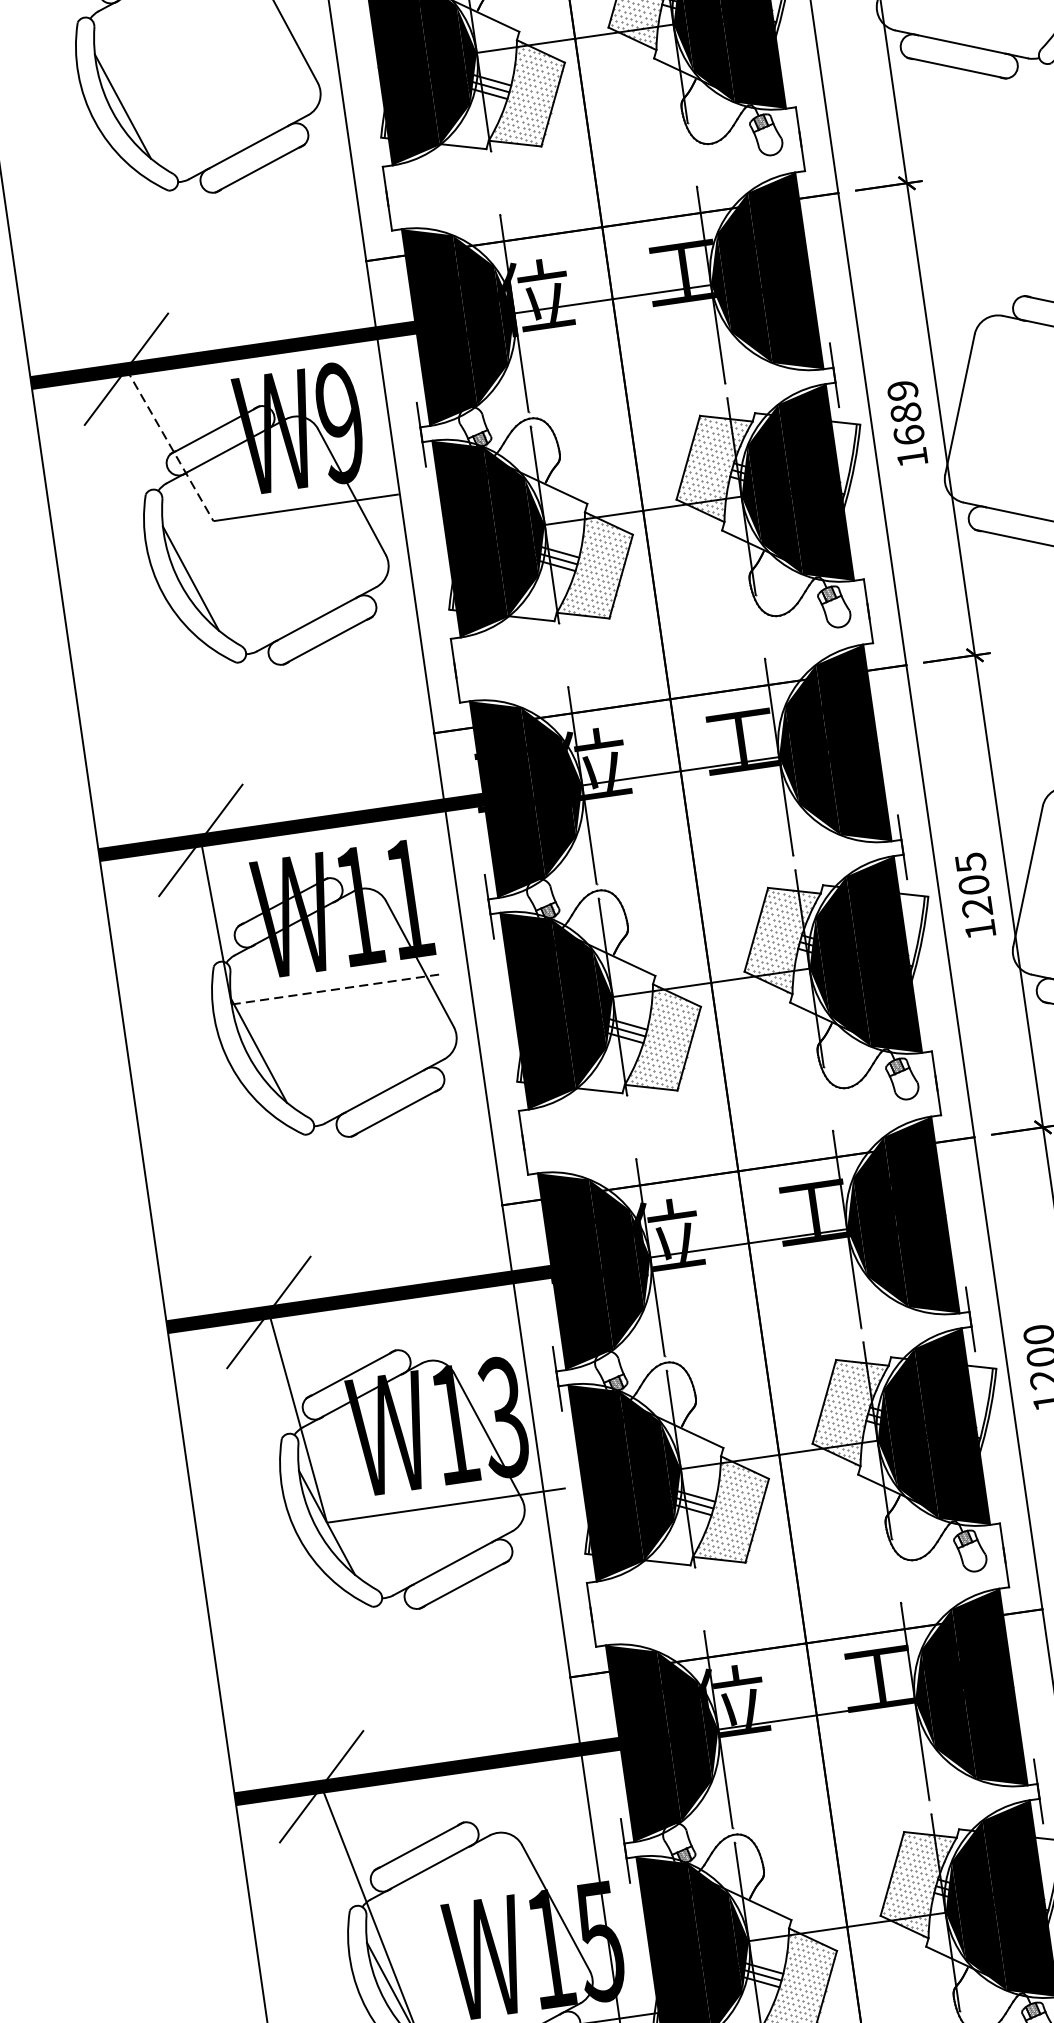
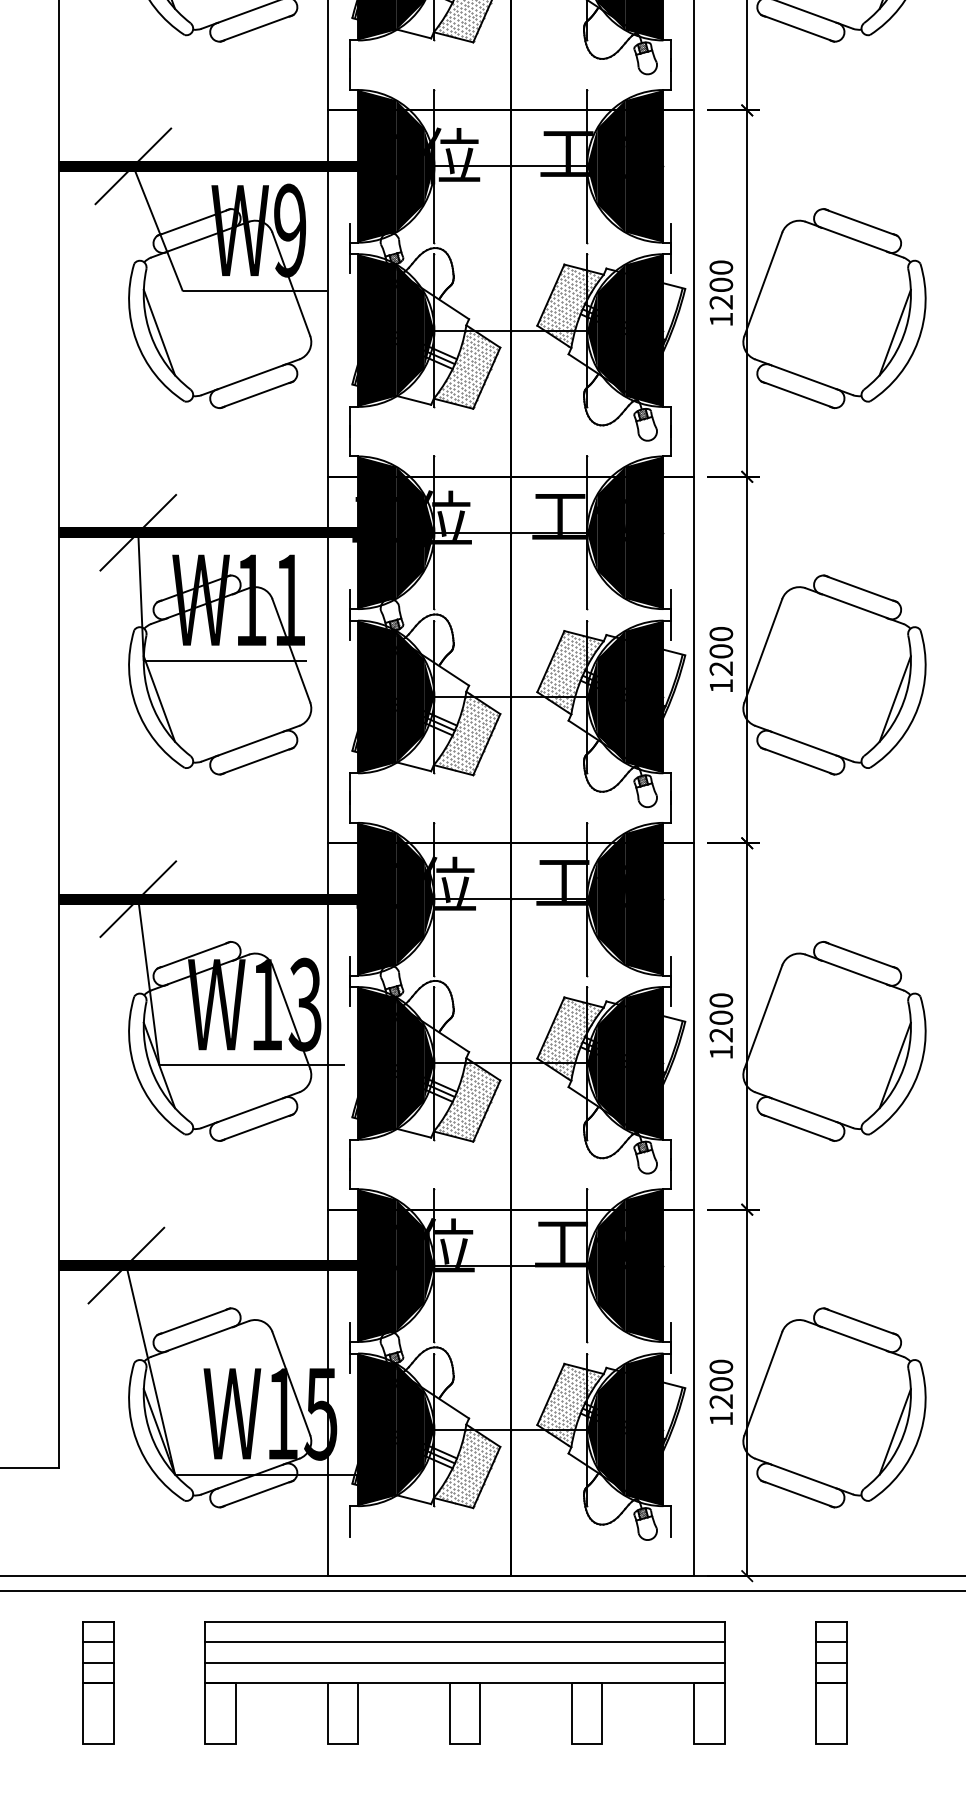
text: (906, 412) -> (721, 284), 1689 -> 1200
line: (170, 445) -> (158, 229), dashed -> solid
text: (971, 863) -> (721, 634), 1205 -> 1200
line: (336, 988) -> (225, 660), dashed -> solid

